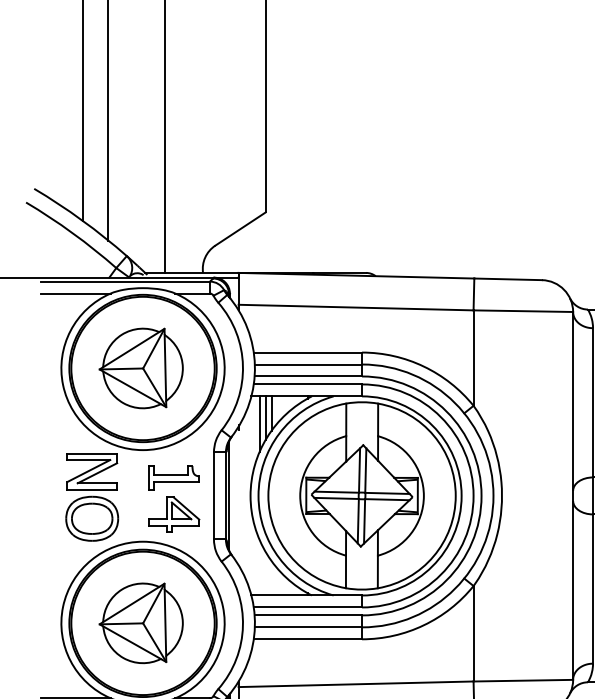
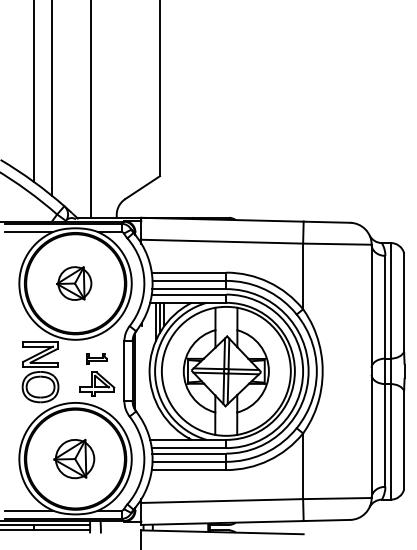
part: (140, 368) -> (73, 283), size x0.6
part: (173, 478) -> (96, 359), size x0.6
part: (140, 622) -> (73, 458), size x0.7

